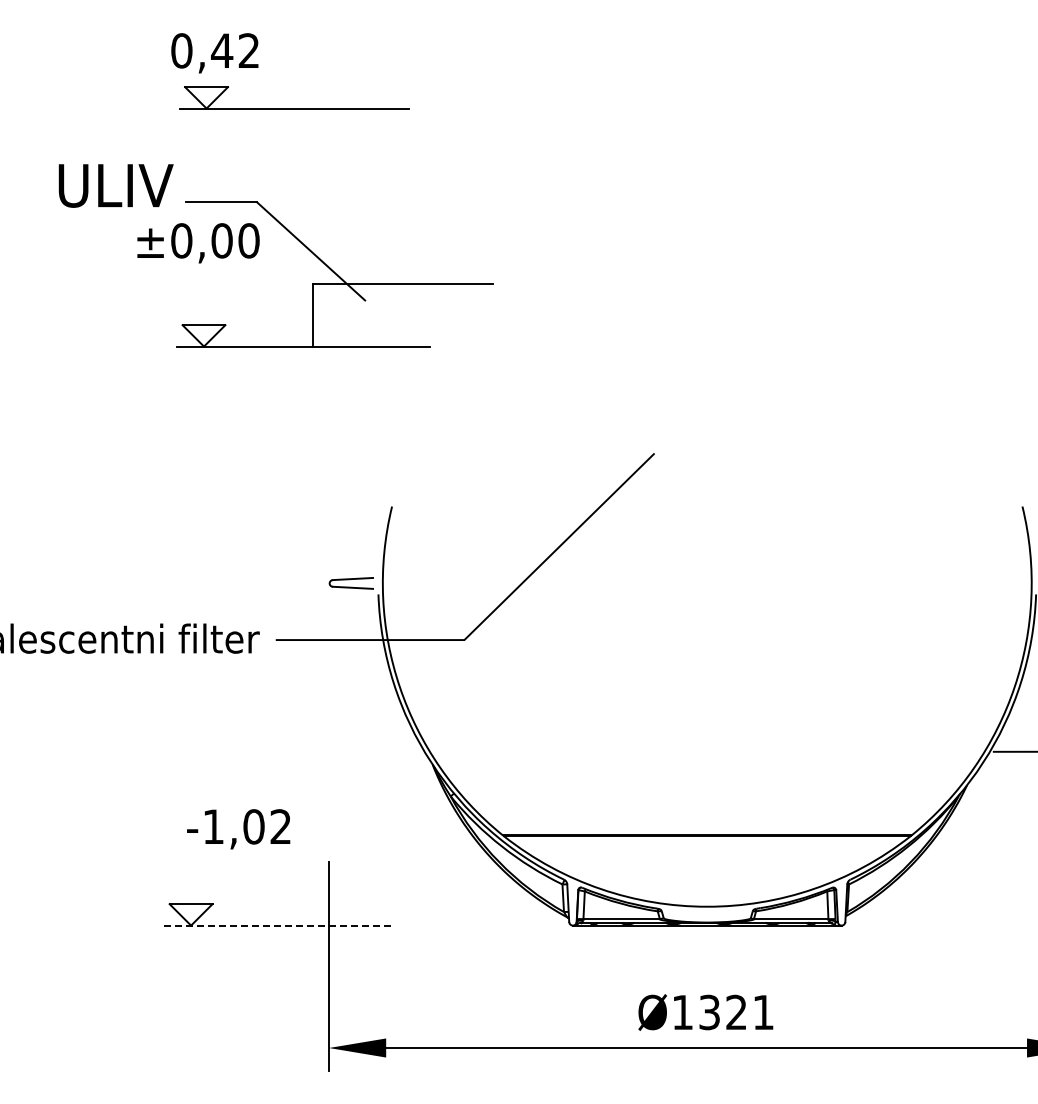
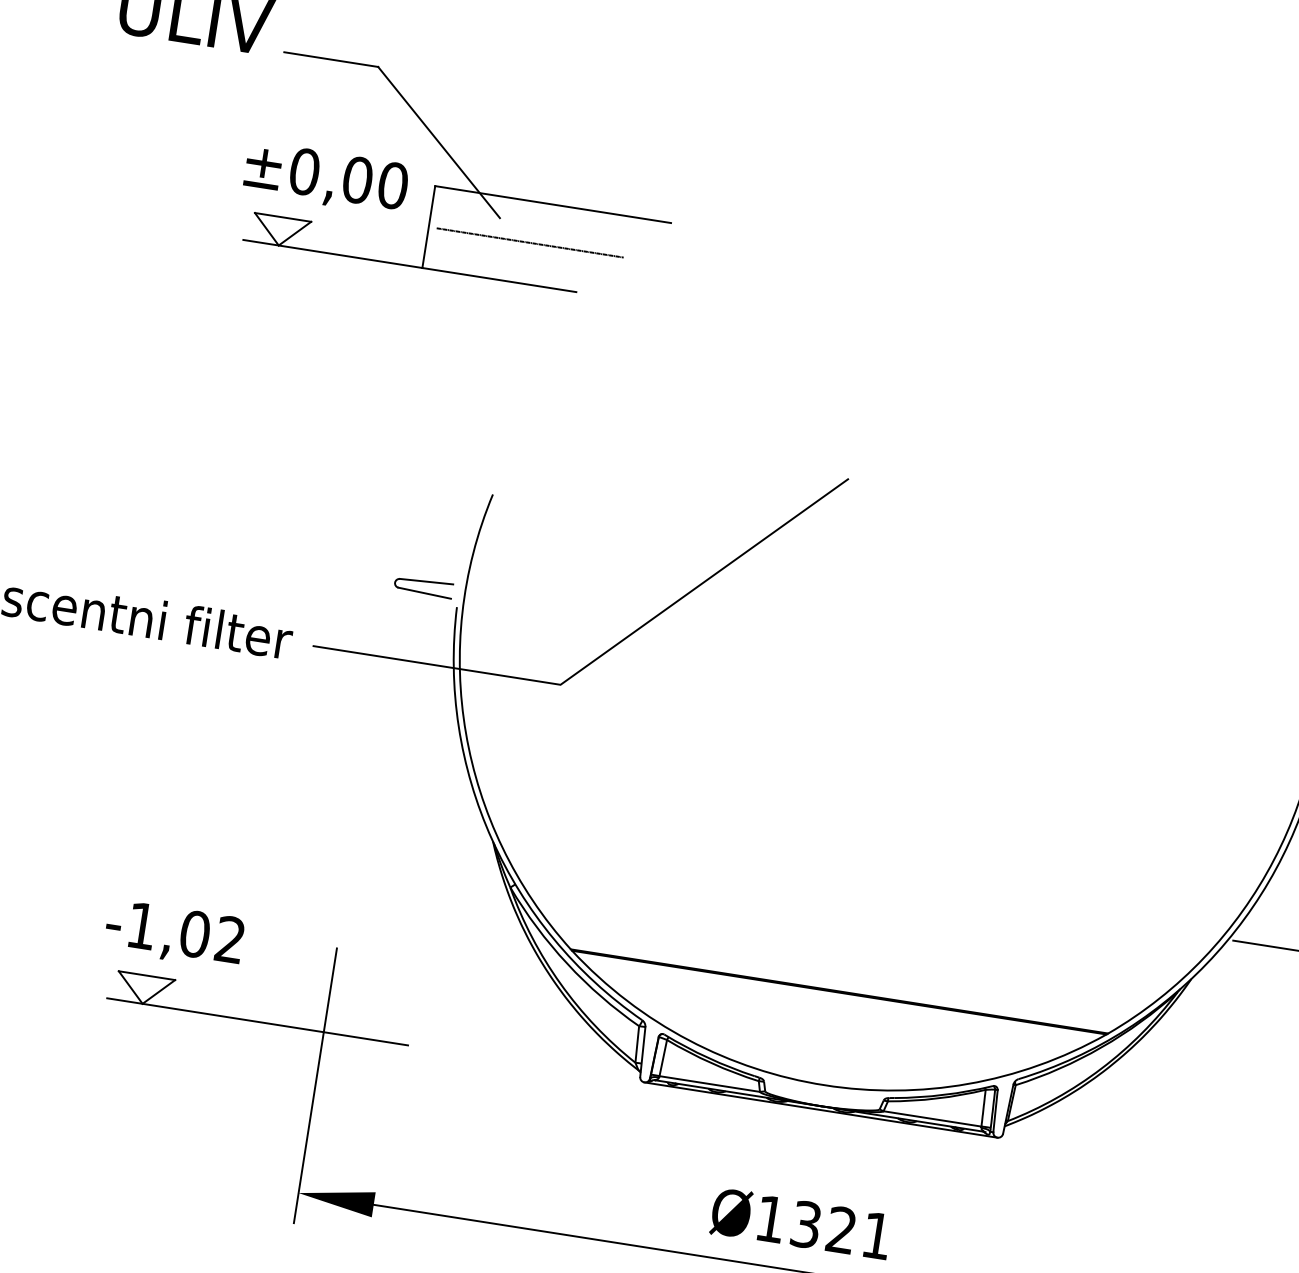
text: (198, 243) -> (326, 178), moved
line: (390, 315) -> (530, 243), added
text: (238, 829) -> (174, 934), moved
line: (279, 925) -> (258, 1021), dashed -> solid

